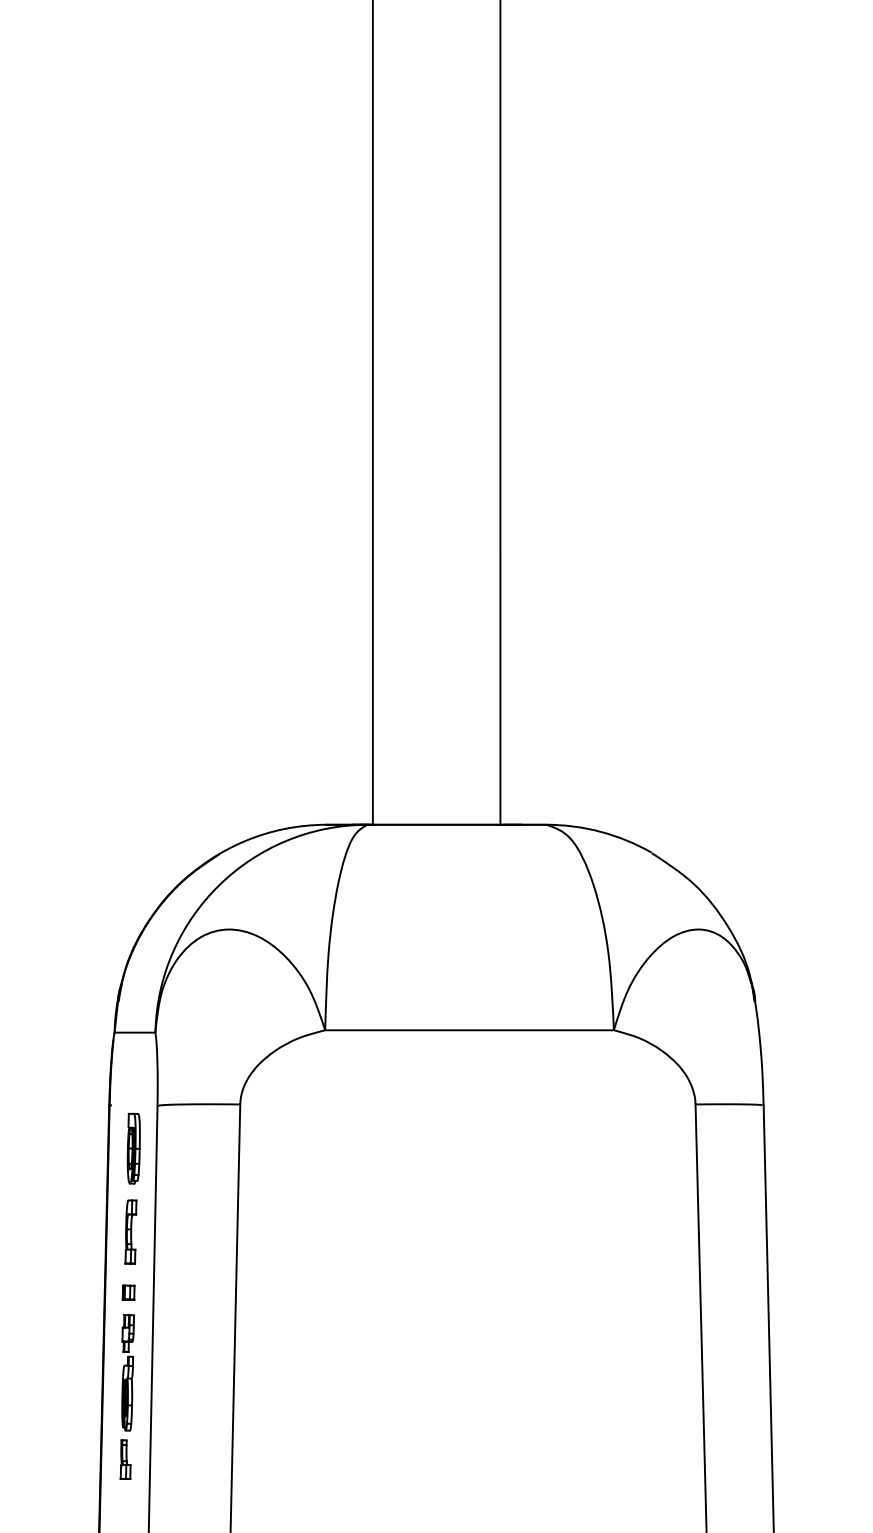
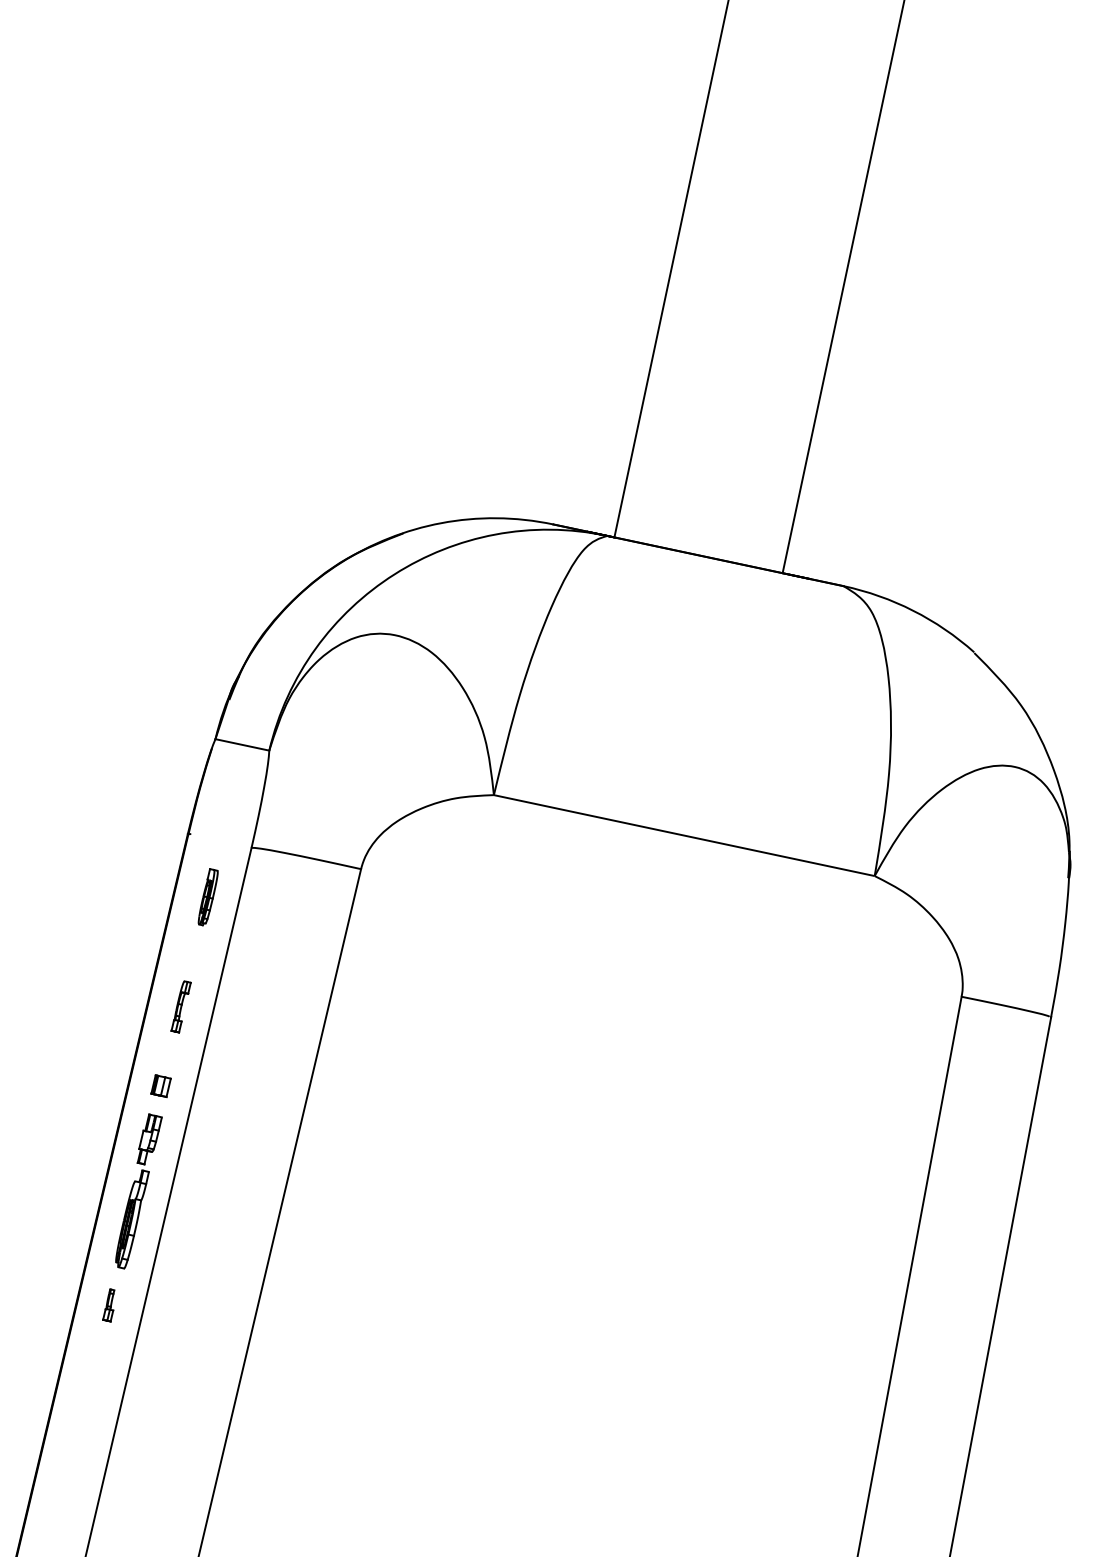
part: (133, 1148) -> (207, 897), size x0.6
part: (130, 1231) -> (180, 1005), size x0.6
part: (125, 1459) -> (110, 1305), size x0.6

